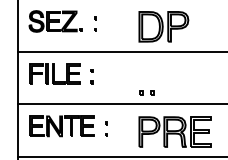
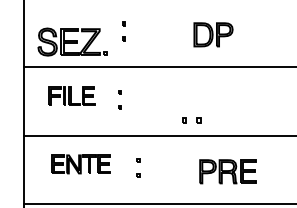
part: (55, 21) -> (72, 42), moved
part: (163, 26) -> (212, 34), size x0.6
part: (54, 73) -> (71, 95), size x0.7
part: (61, 126) -> (80, 164), size x0.7
part: (174, 131) -> (227, 171), size x0.6

